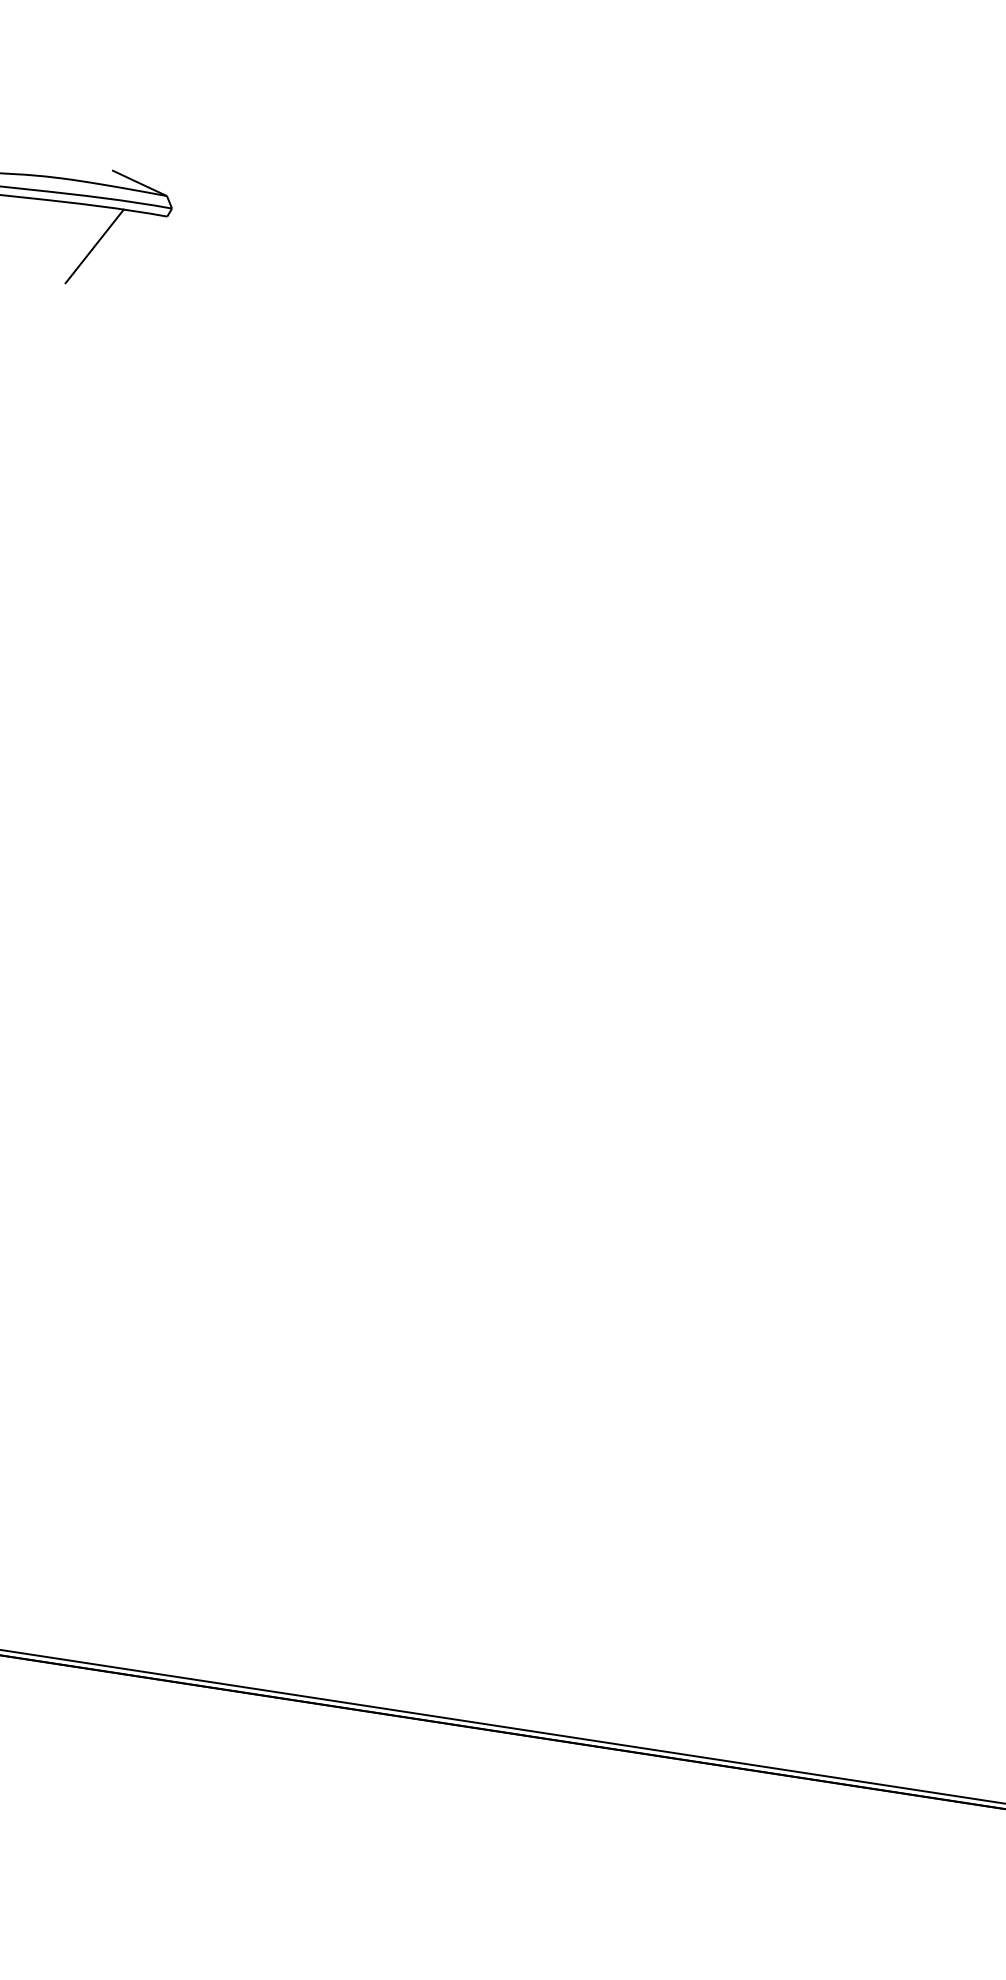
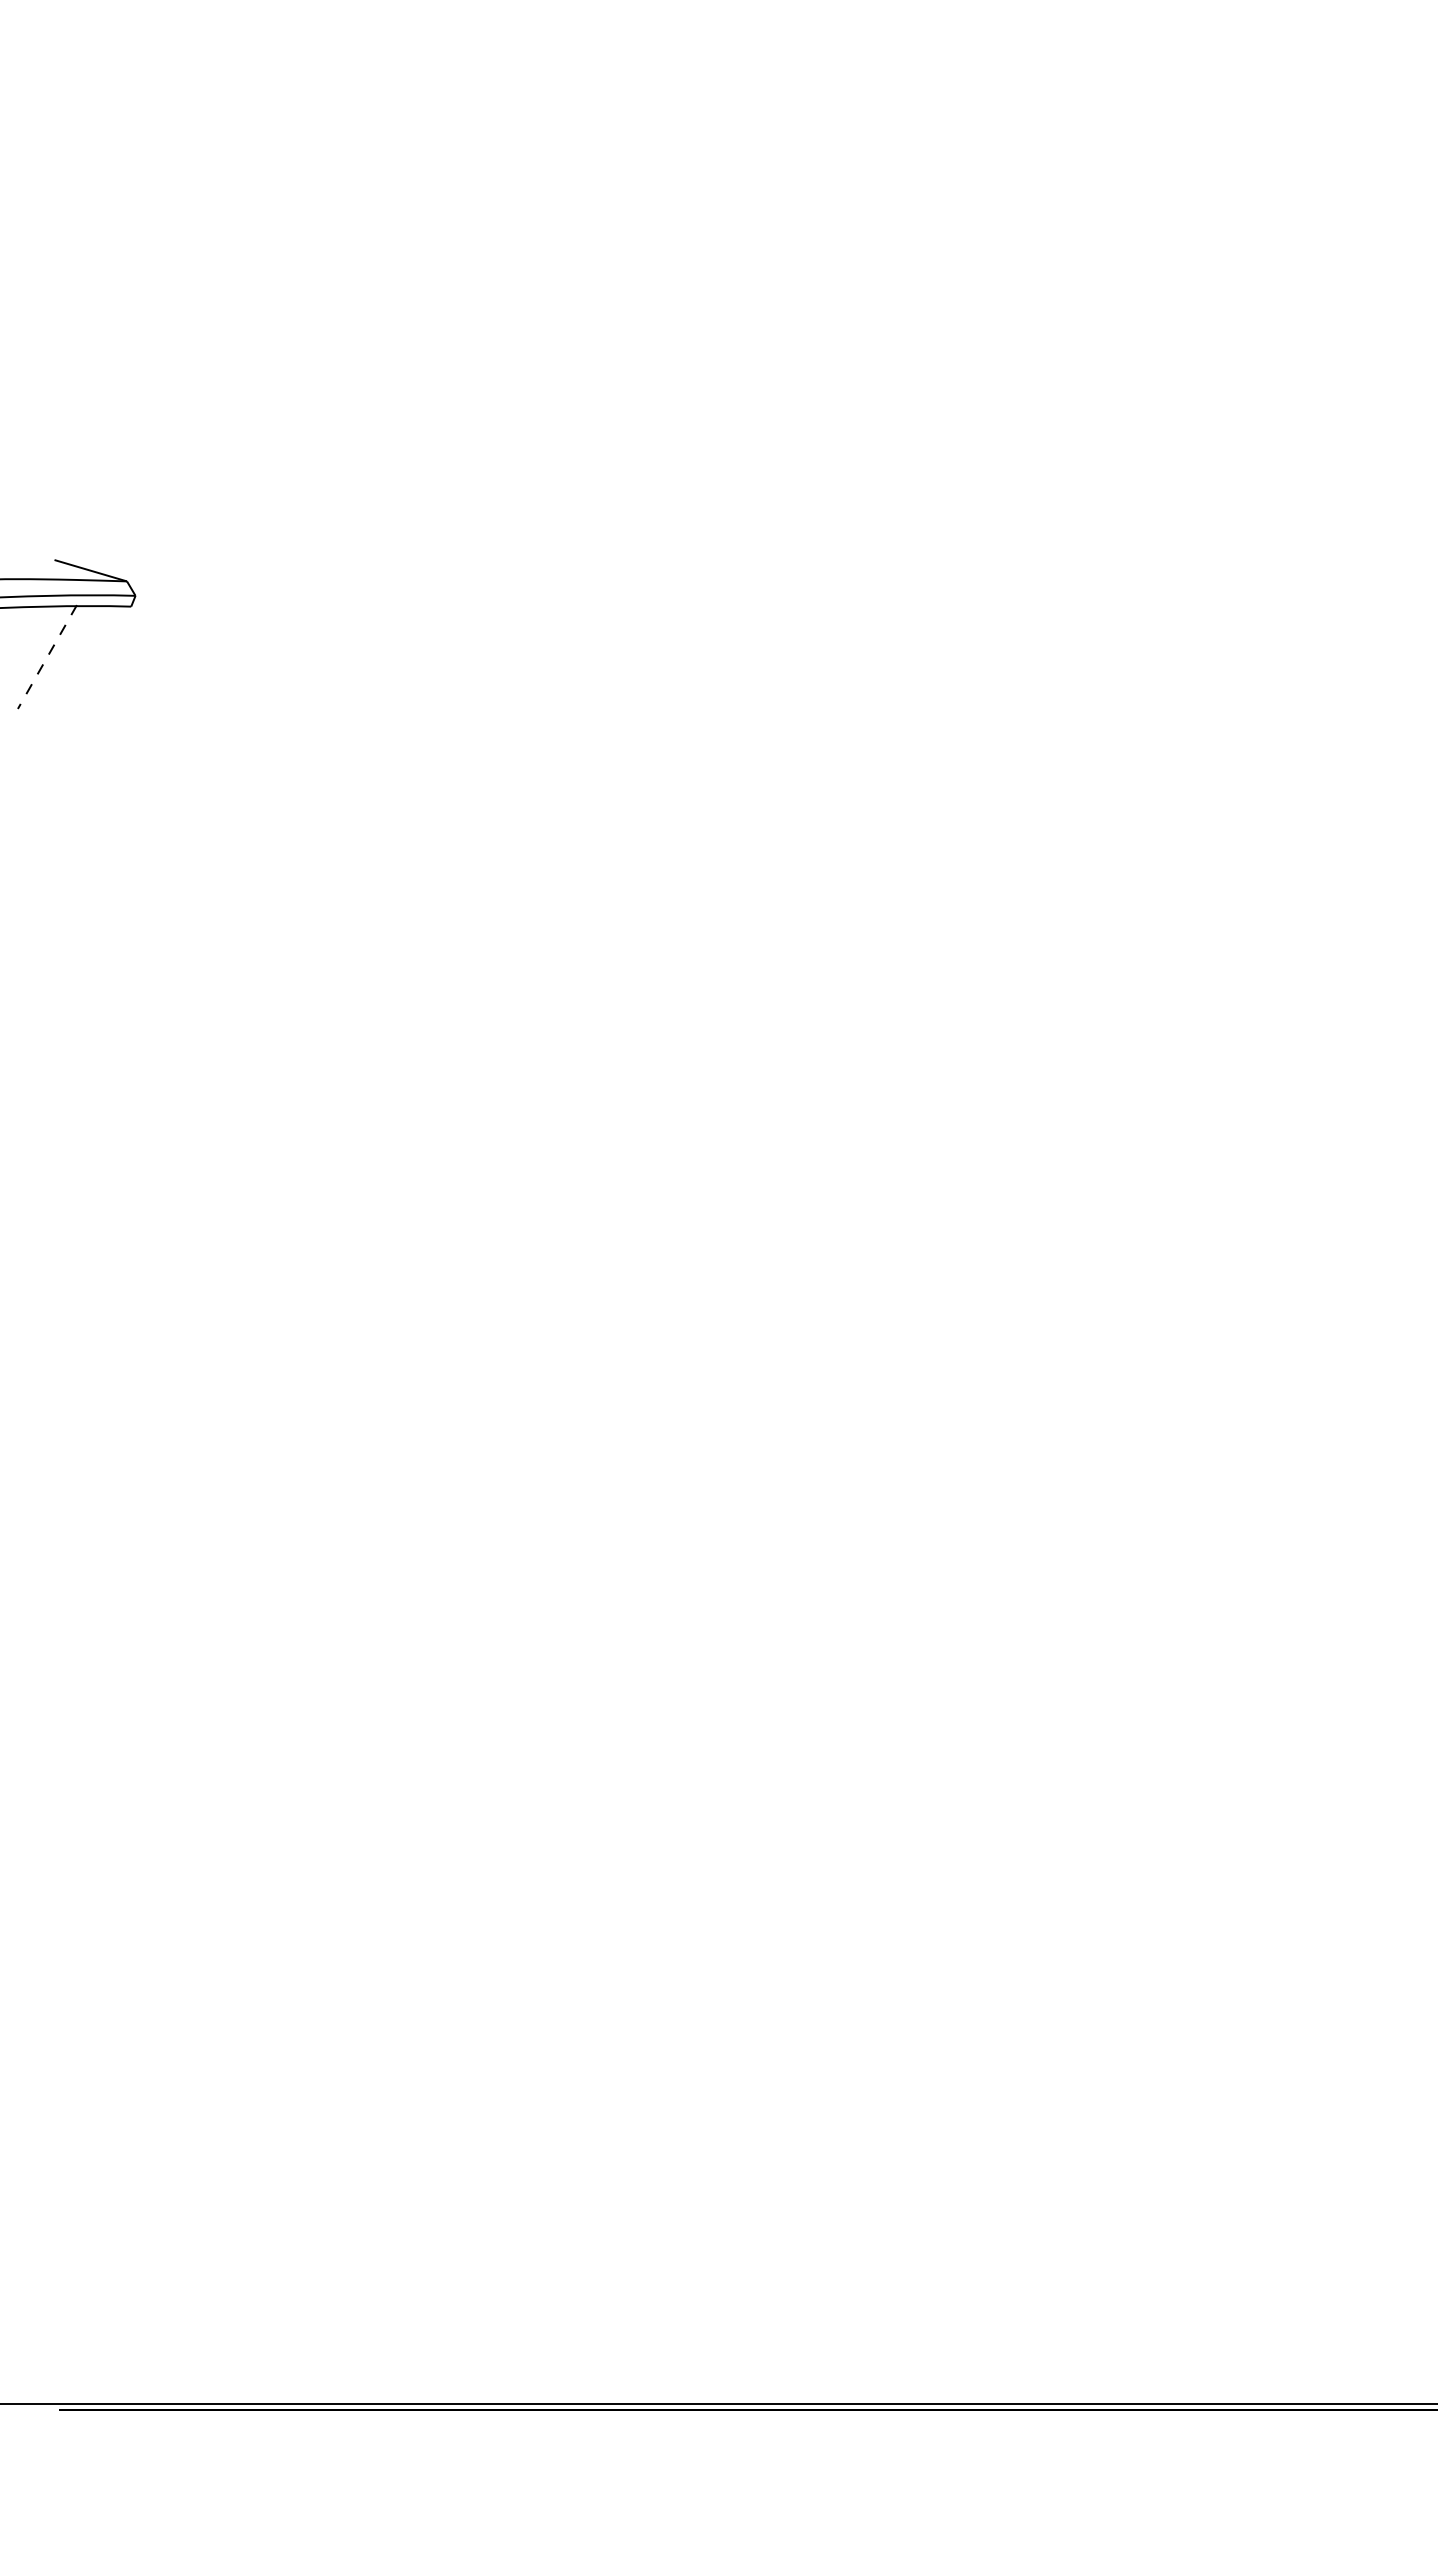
line: (94, 246) -> (47, 657), solid -> dashed

